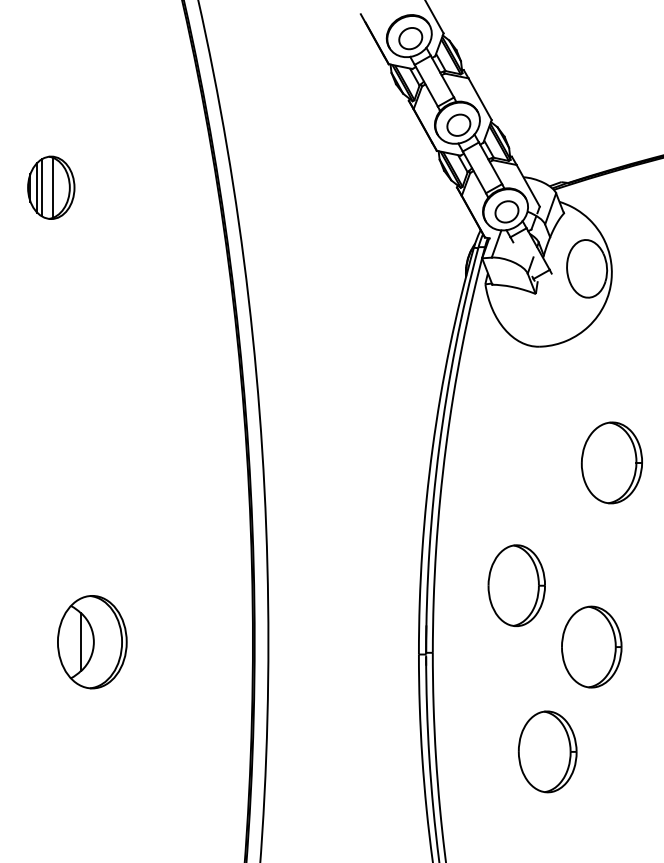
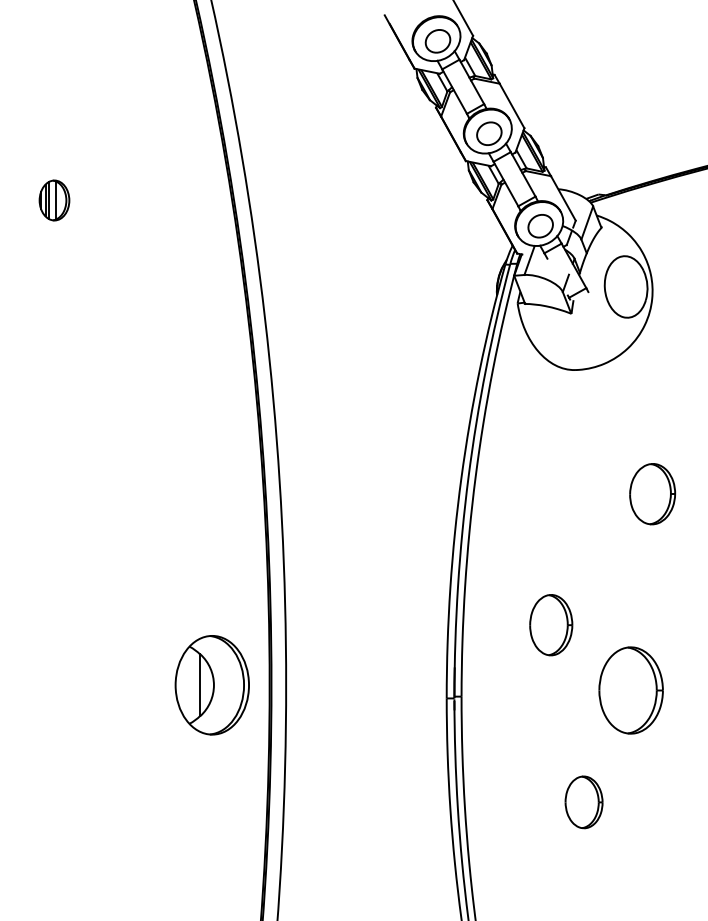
part: (51, 187) -> (54, 200), size x0.6
part: (611, 463) -> (652, 494), size x0.7
part: (517, 586) -> (551, 625), size x0.7
part: (91, 642) -> (211, 685), moved
part: (547, 752) -> (583, 802), size x0.6

